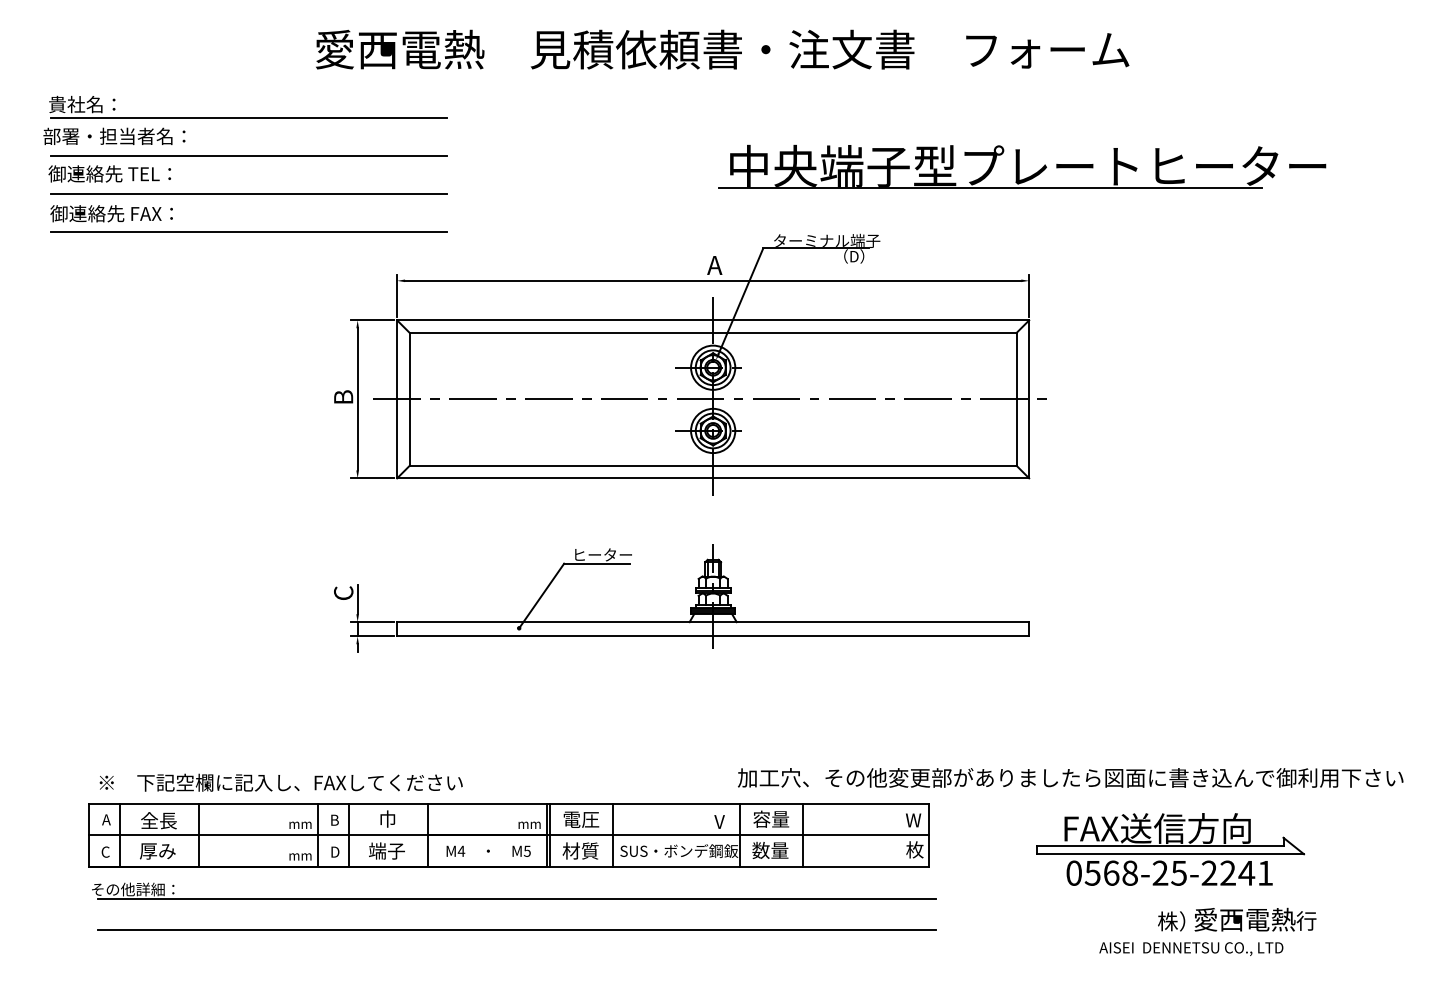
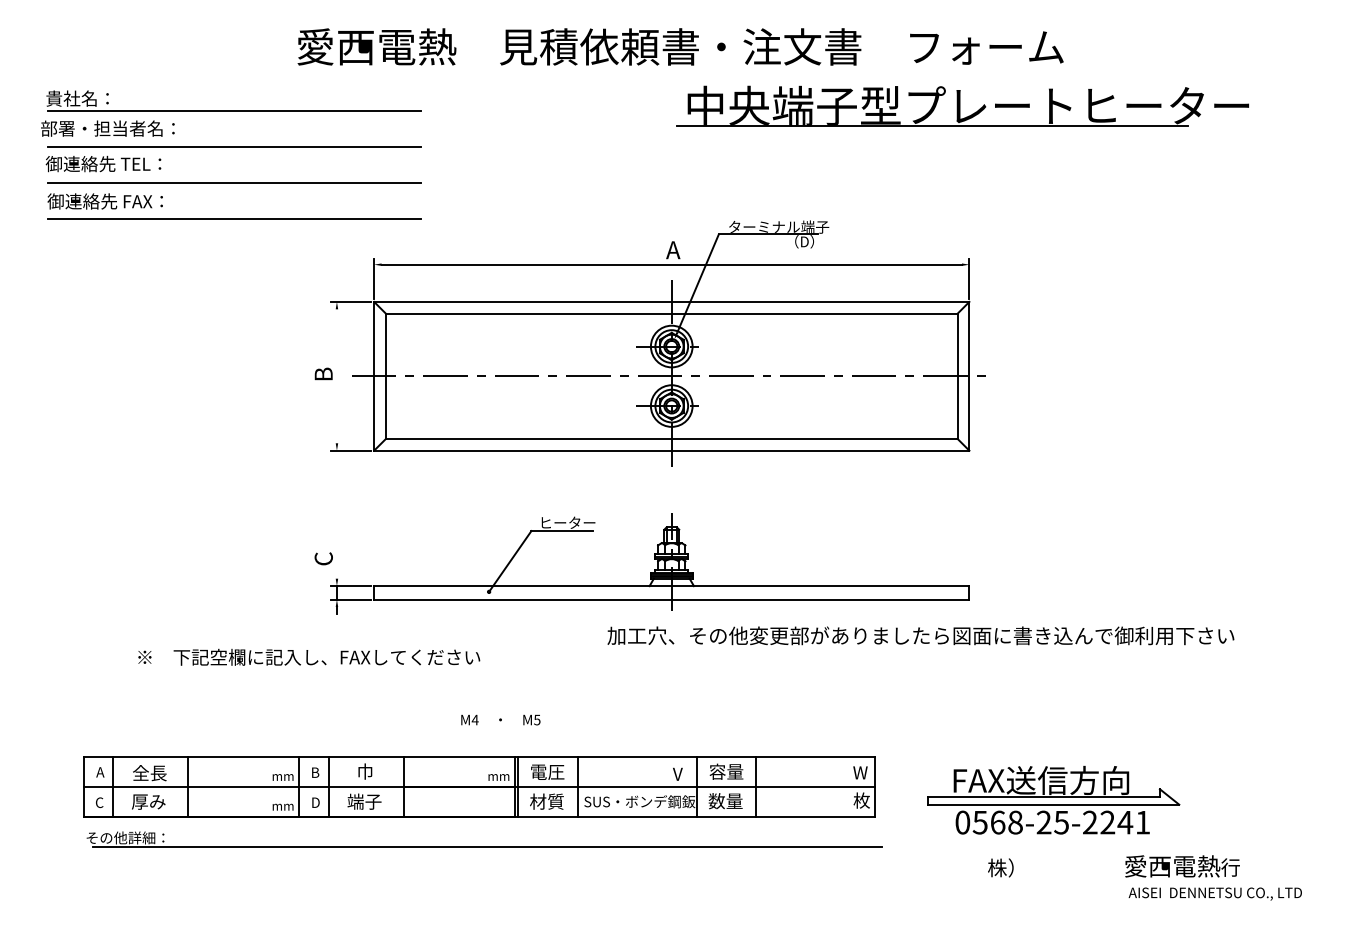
part: (1022, 166) -> (963, 106), moved
line: (357, 399) -> (336, 376), removed
line: (357, 599) -> (336, 564), removed
text: (1070, 777) -> (920, 635), moved
text: (280, 782) -> (308, 657), moved
part: (1170, 849) -> (1053, 800), moved
text: (488, 850) -> (500, 719), moved
text: (1171, 921) -> (1000, 868), moved
line: (517, 930) -> (487, 876), removed
text: (1191, 948) -> (1215, 893), moved

